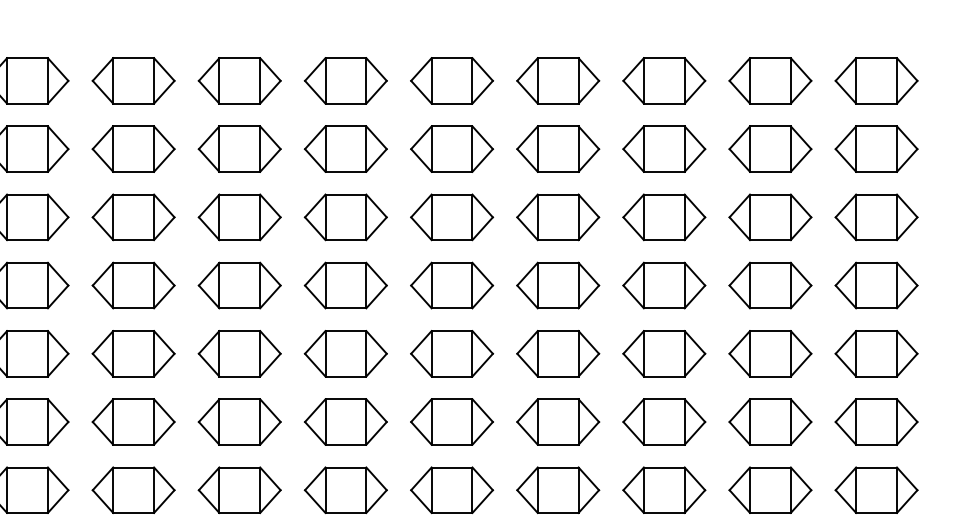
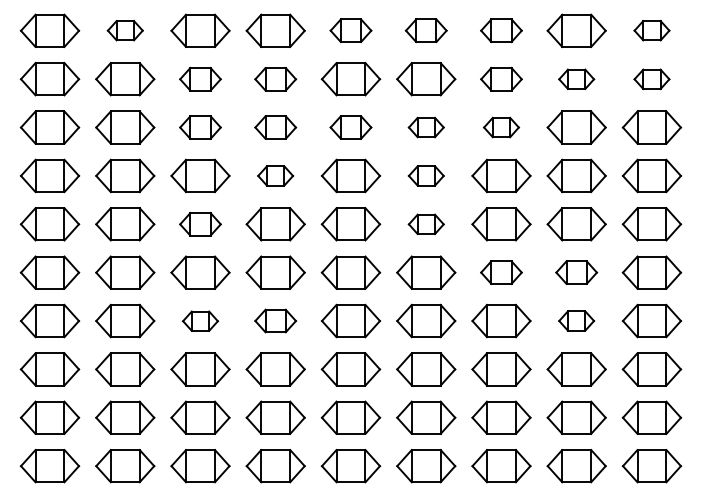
part: (133, 80) -> (125, 30), size x0.6
part: (451, 80) -> (350, 30), size x0.7
part: (558, 80) -> (426, 30), size x0.7
part: (664, 80) -> (501, 30), size x0.7
part: (875, 80) -> (651, 30), size x0.6
part: (239, 149) -> (200, 79), size x0.7
part: (345, 149) -> (275, 79), size x0.7
part: (664, 149) -> (501, 79), size x0.7
part: (770, 149) -> (576, 79), size x0.6
part: (875, 149) -> (651, 79), size x0.6
part: (239, 217) -> (200, 127), size x0.7
part: (345, 217) -> (275, 127), size x0.7
part: (451, 217) -> (350, 127), size x0.7
part: (558, 217) -> (426, 127), size x0.6
part: (664, 217) -> (501, 127), size x0.6
part: (345, 284) -> (275, 175), size x0.6
part: (558, 284) -> (426, 175), size x0.6
part: (239, 354) -> (200, 224), size x0.7
part: (558, 354) -> (426, 224), size x0.6
part: (664, 421) -> (501, 272), size x0.7
part: (770, 421) -> (576, 272), size x0.7
part: (345, 489) -> (275, 320), size x0.7
part: (770, 489) -> (576, 320), size x0.6
part: (239, 490) -> (200, 321), size x0.6

